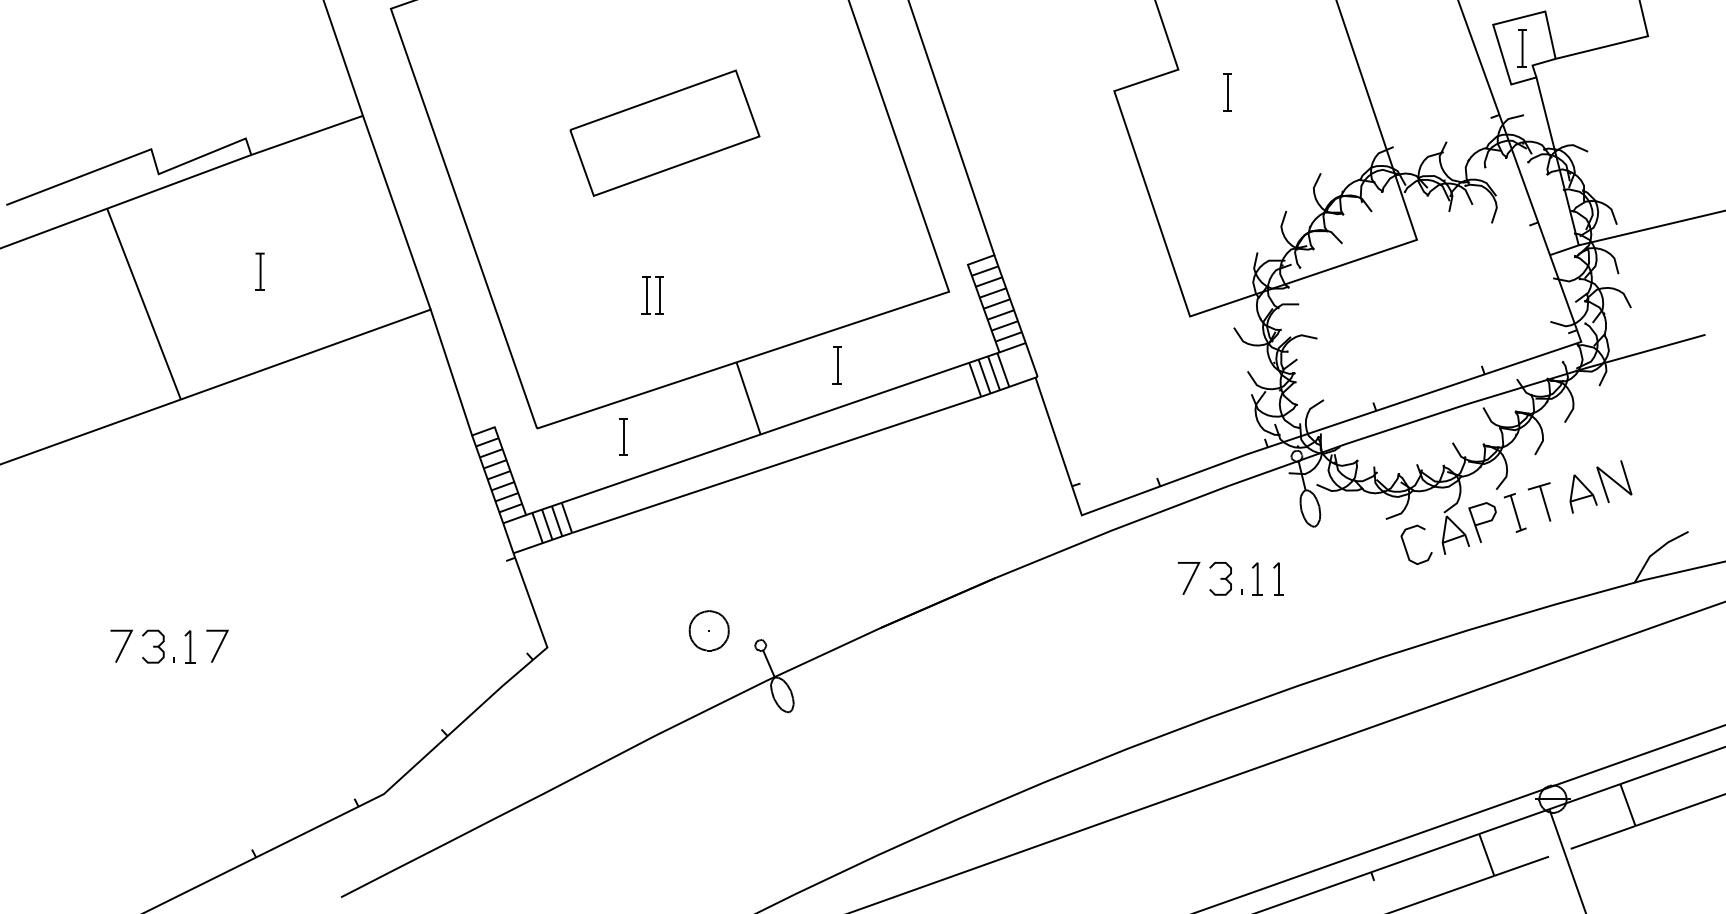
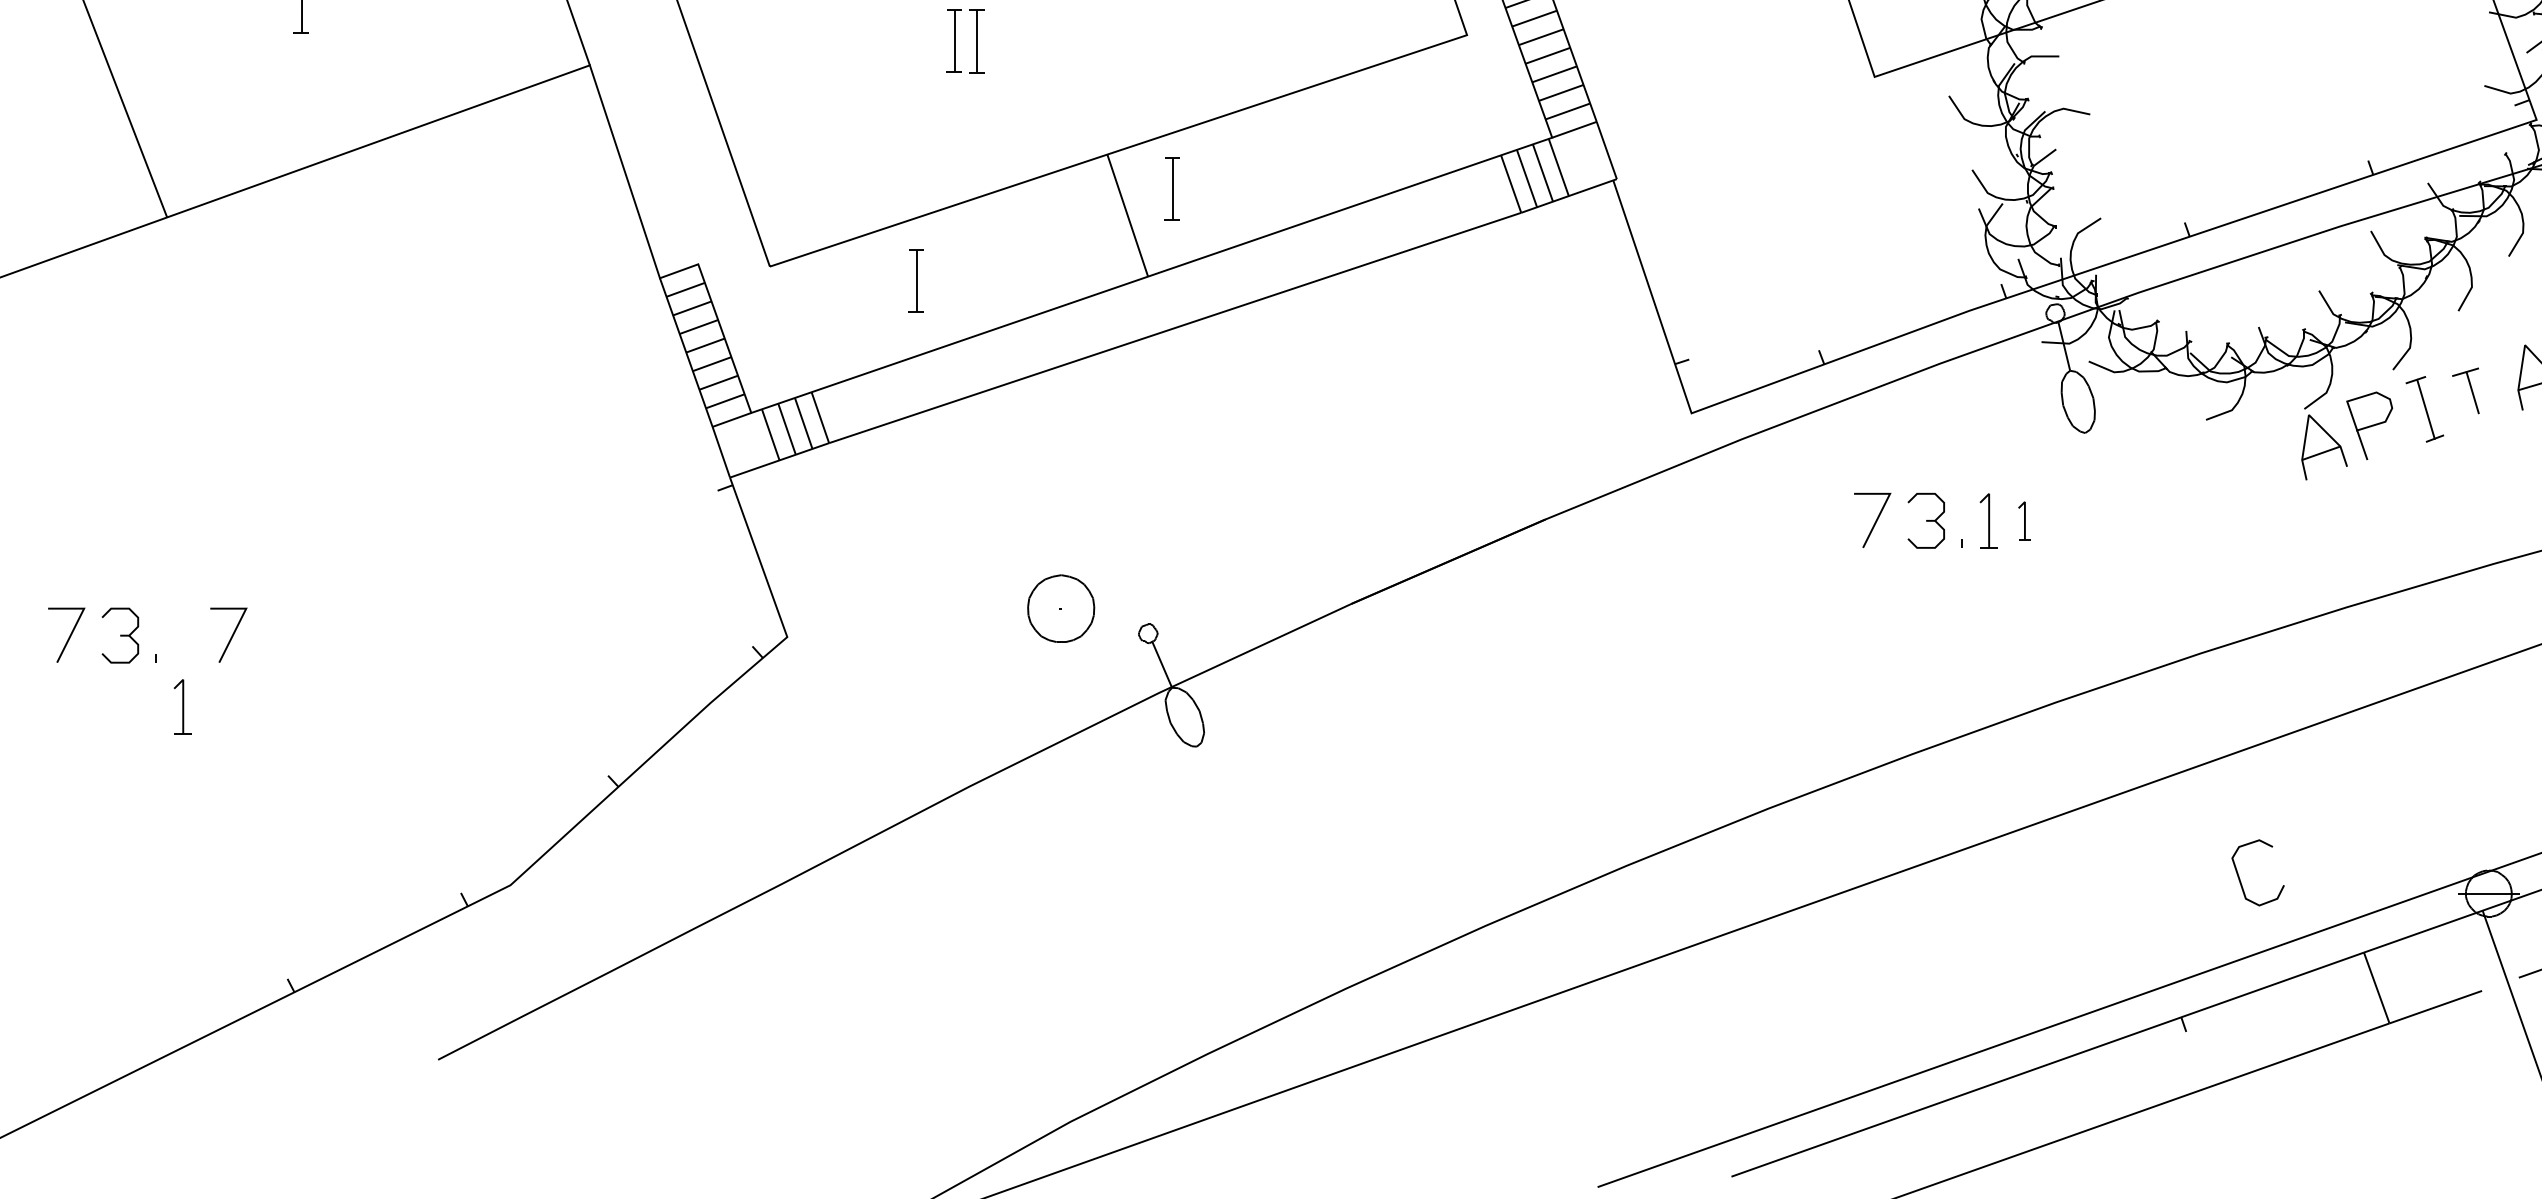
part: (836, 365) -> (1171, 188), moved
part: (1539, 501) -> (2465, 389), size x0.7
curve: (1406, 547) -> (2240, 877), moved
part: (1278, 578) -> (2024, 520), size x0.7
part: (189, 646) -> (181, 706), moved

